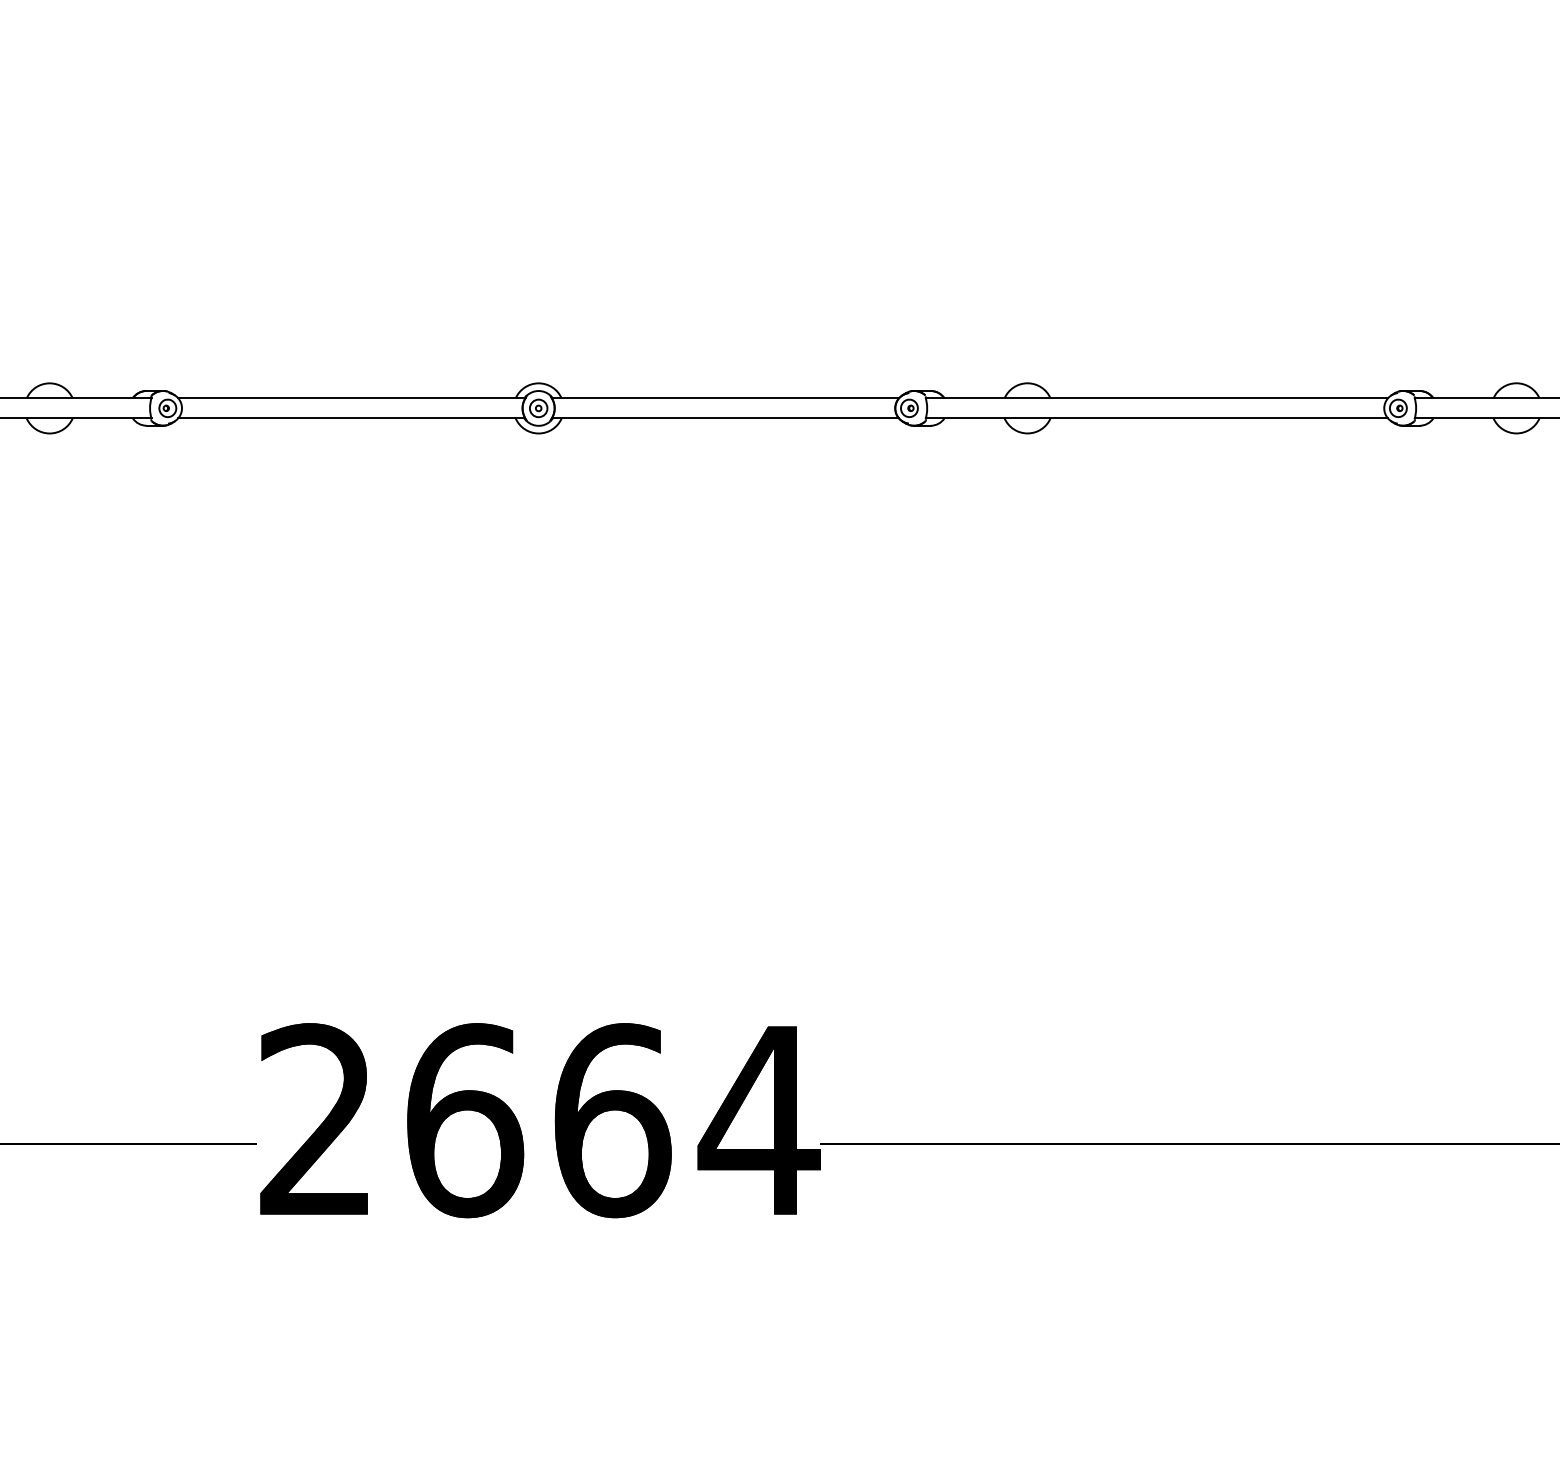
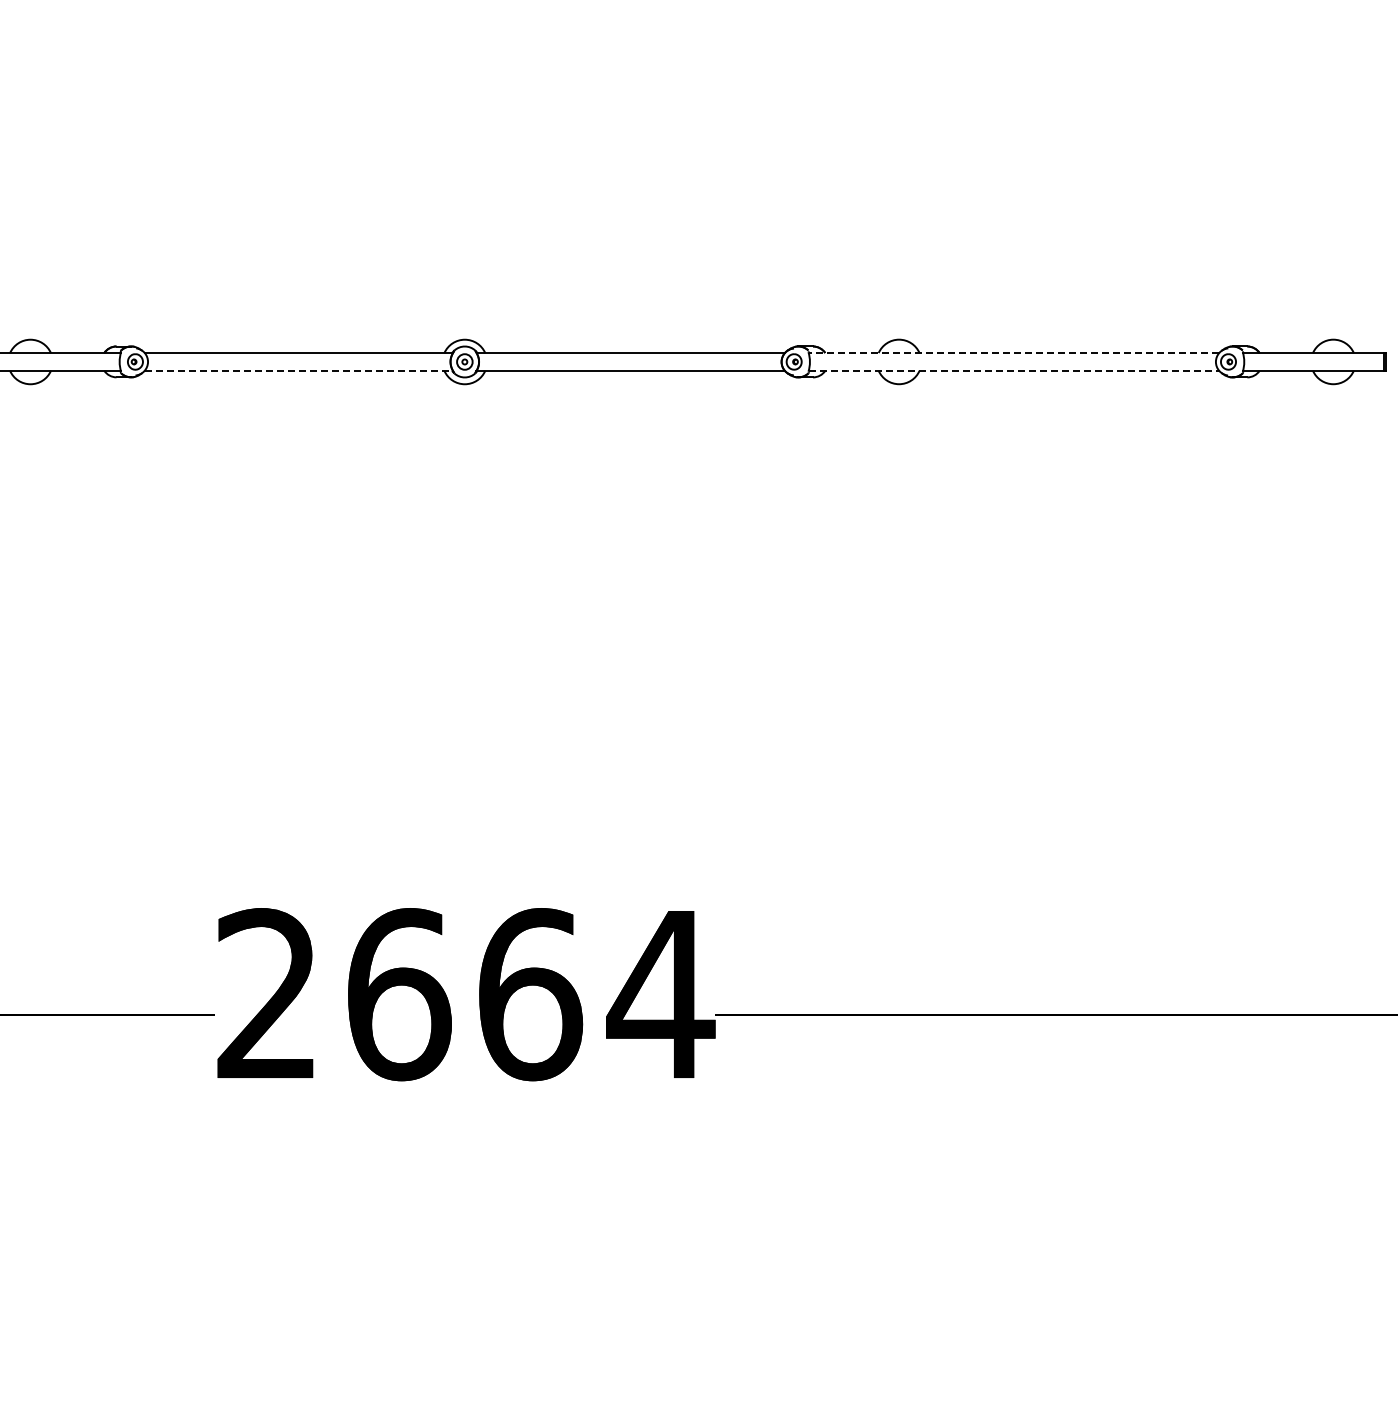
line: (1156, 398) -> (1013, 353), solid -> dashed
line: (352, 418) -> (299, 370), solid -> dashed
line: (1157, 418) -> (1014, 370), solid -> dashed

